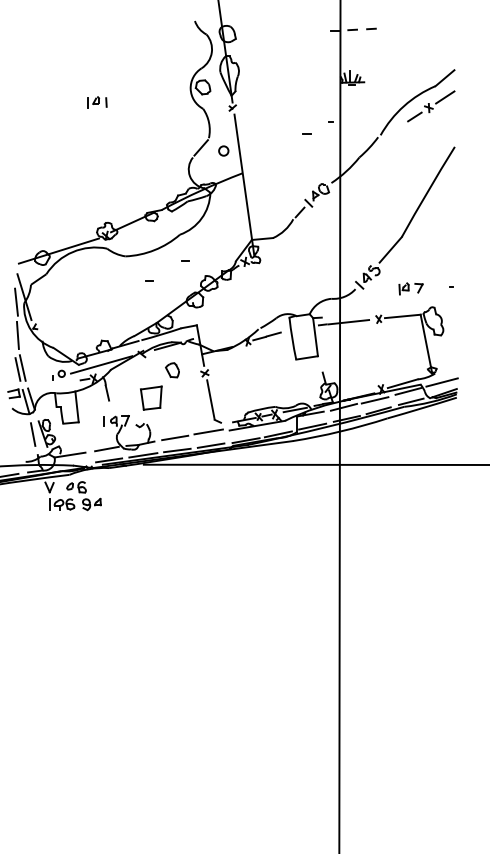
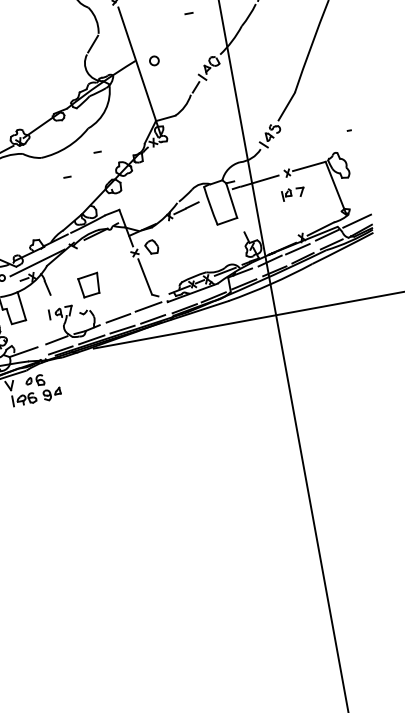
circle: (223, 150) -> (154, 60), moved
part: (410, 288) -> (292, 193), moved
part: (172, 370) -> (151, 247), moved

